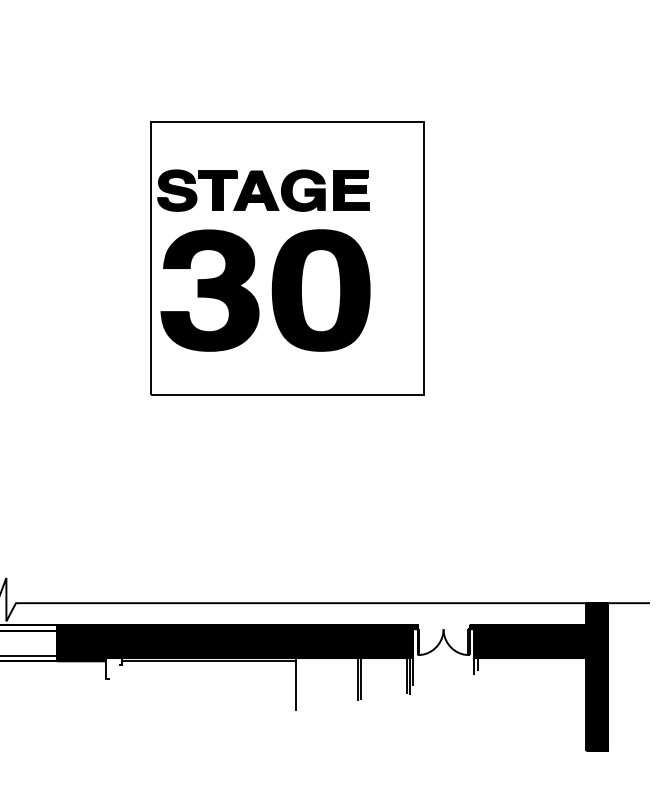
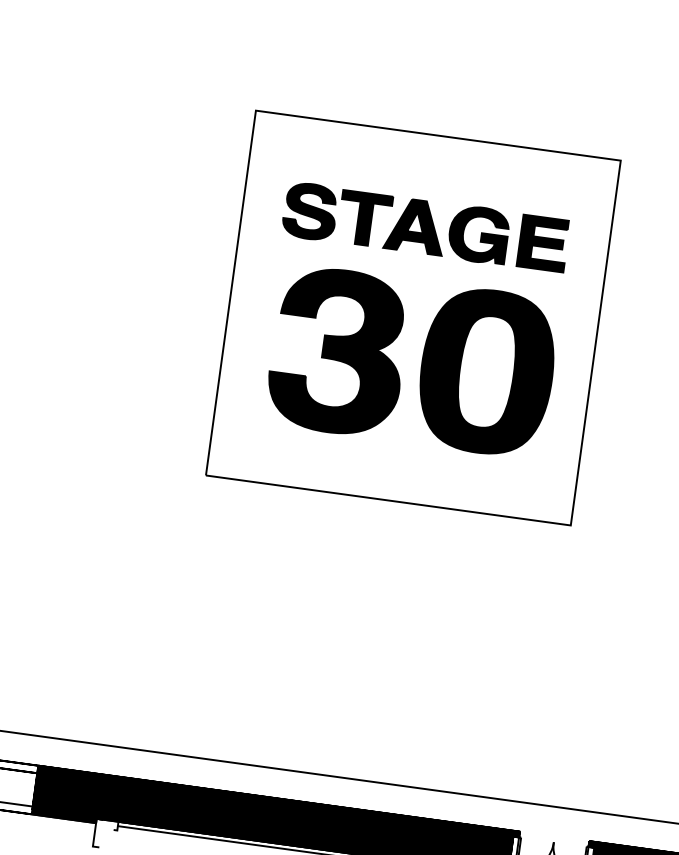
part: (263, 190) -> (425, 227), moved
part: (265, 290) -> (412, 361), moved

